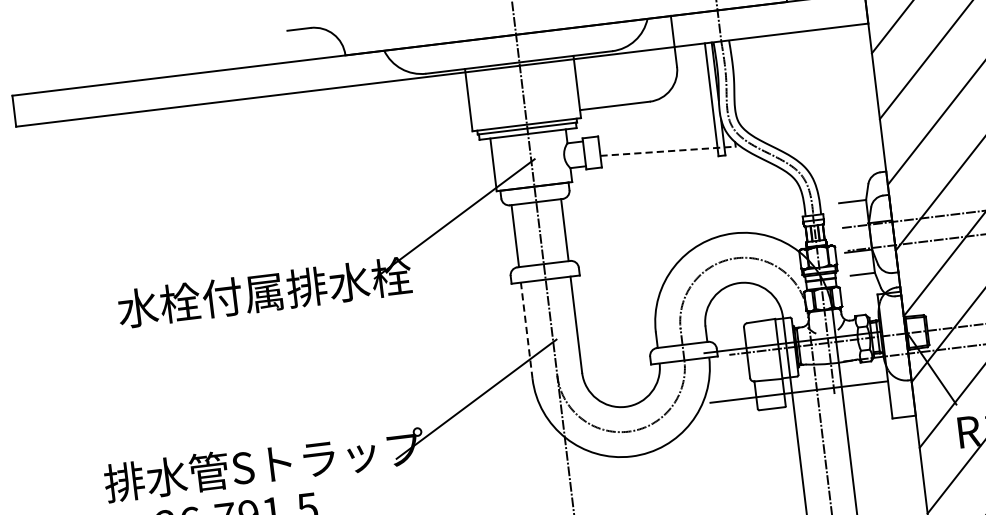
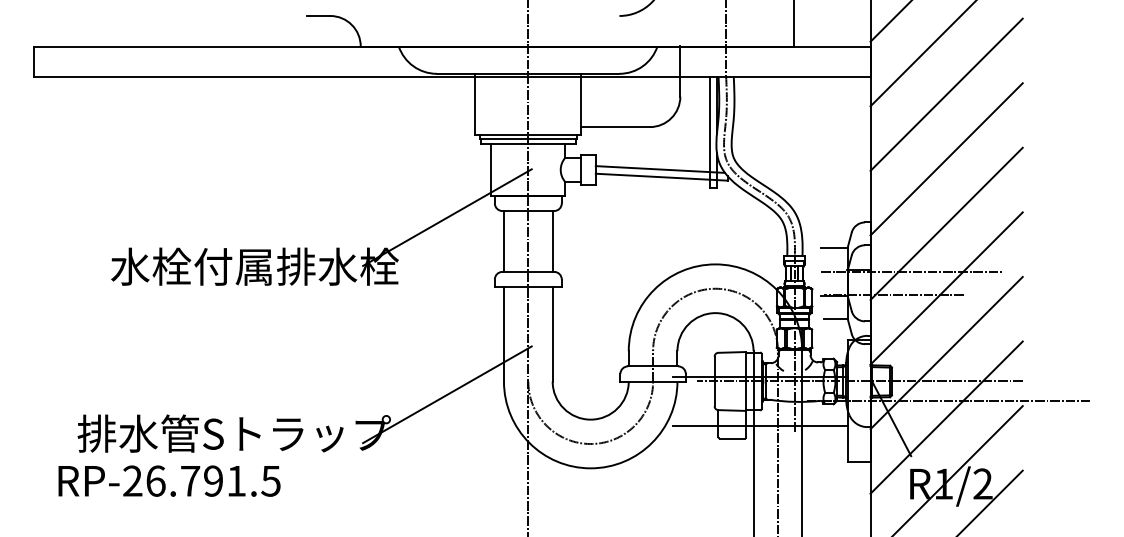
line: (665, 143) -> (660, 169), added
line: (668, 151) -> (662, 177), dashed -> solid
line: (526, 329) -> (503, 333), dashed -> solid

